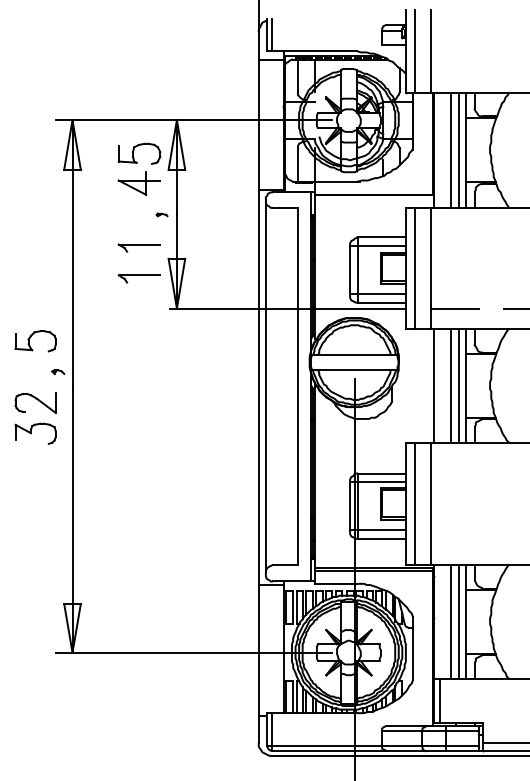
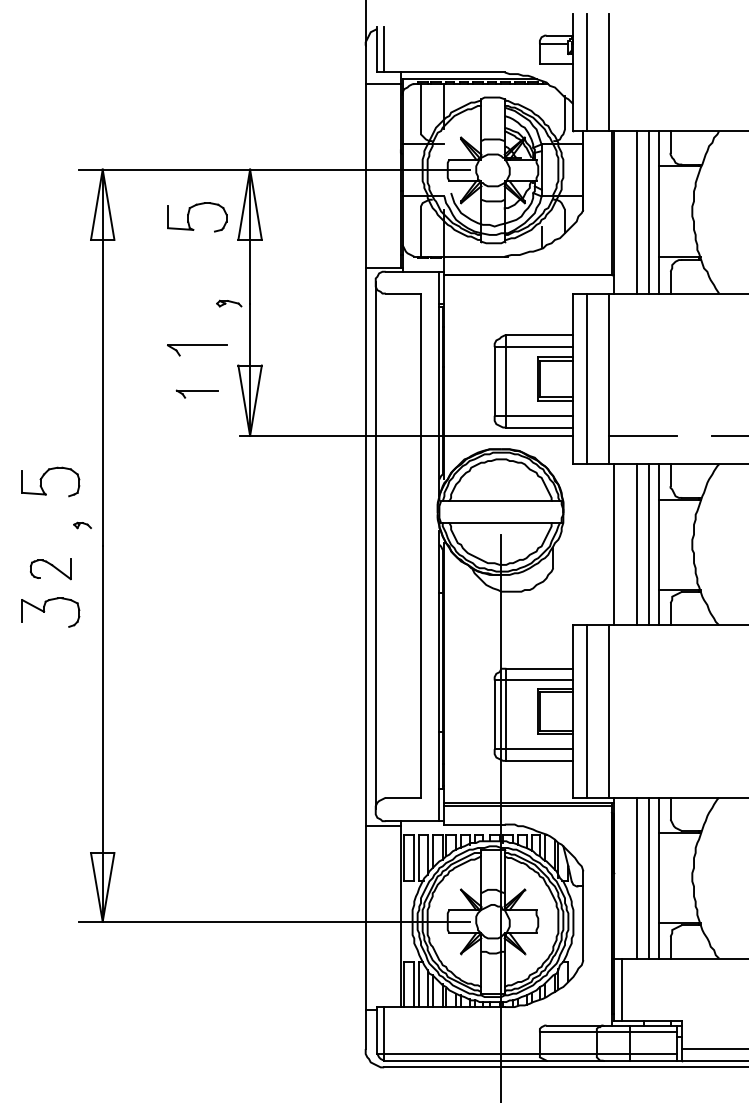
part: (139, 183) -> (197, 259), removed
part: (161, 214) -> (228, 303), size x1.6
part: (139, 279) -> (197, 394), size x0.7
part: (35, 403) -> (50, 569), size x0.7

